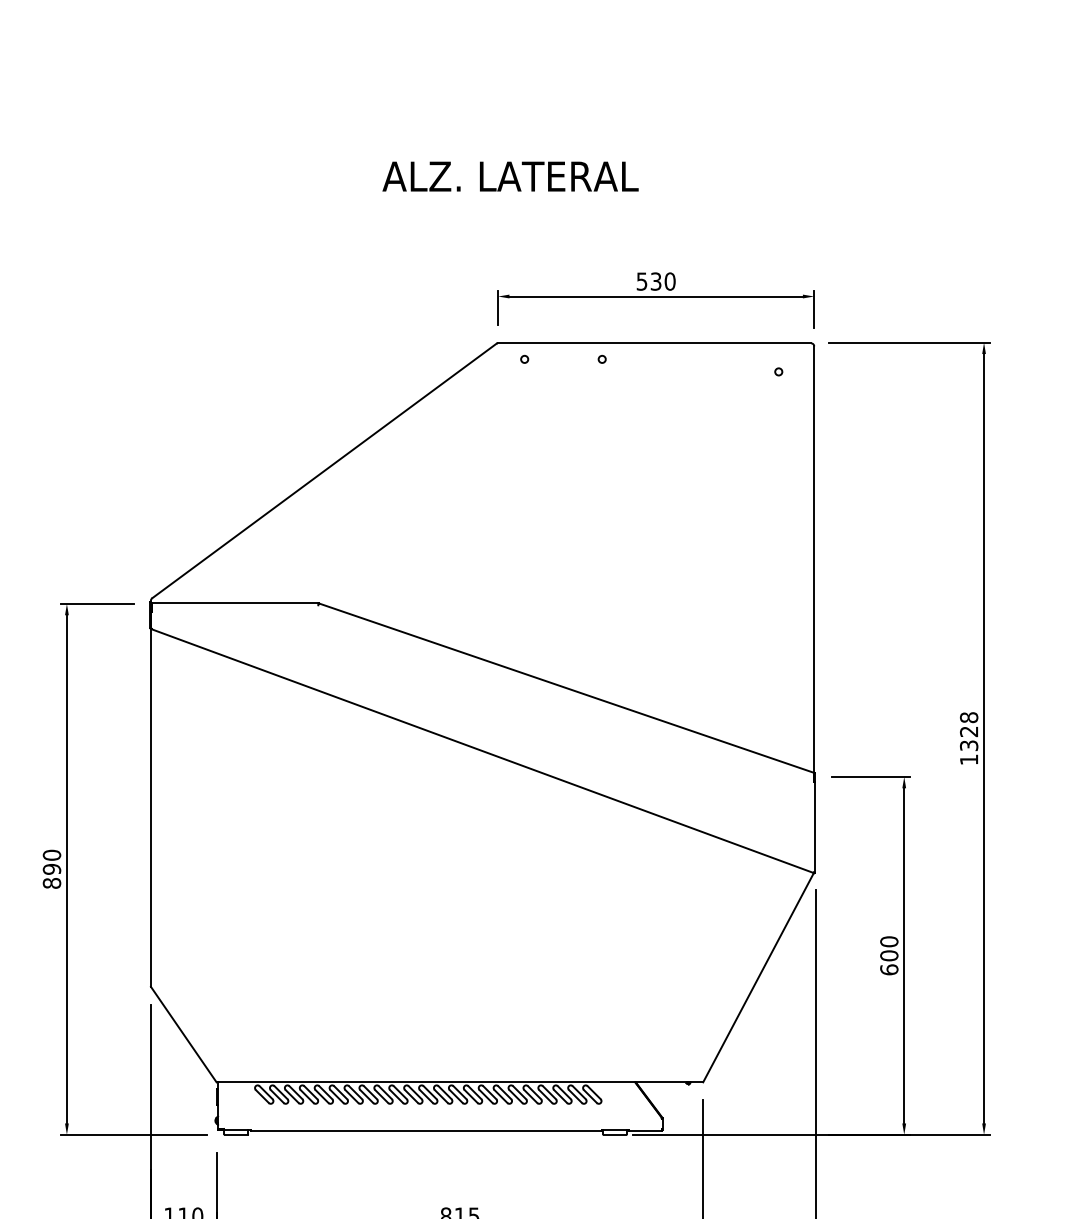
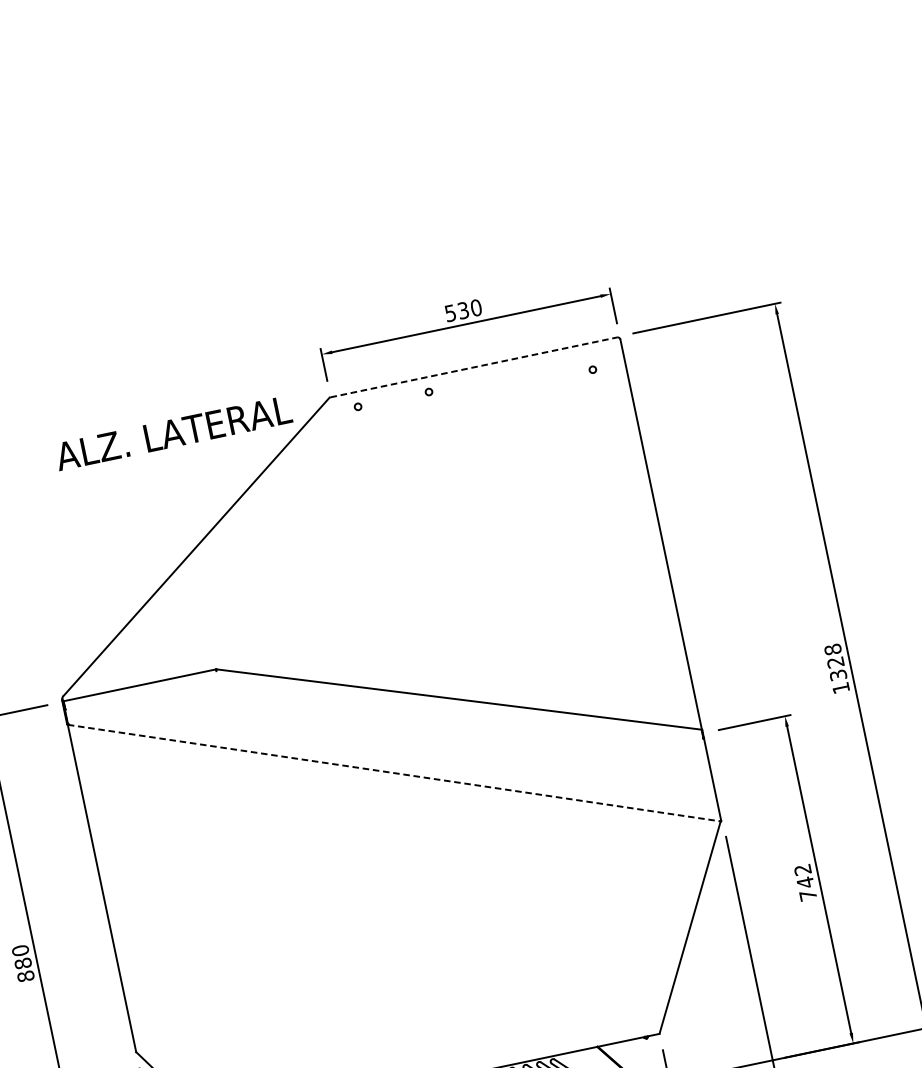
text: (510, 176) -> (173, 433), moved
line: (654, 343) -> (473, 367), solid -> dashed
line: (482, 751) -> (394, 773), solid -> dashed
text: (52, 868) -> (23, 962), 890 -> 880
text: (889, 955) -> (805, 882), 600 -> 742

